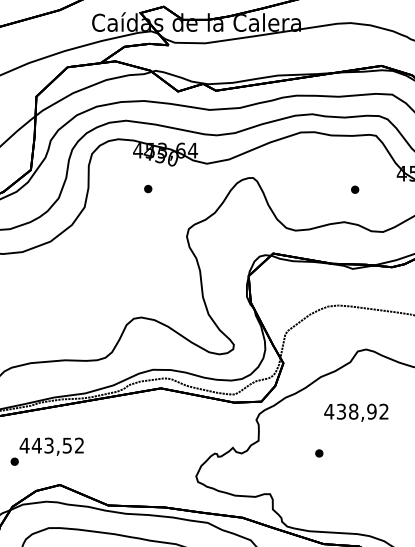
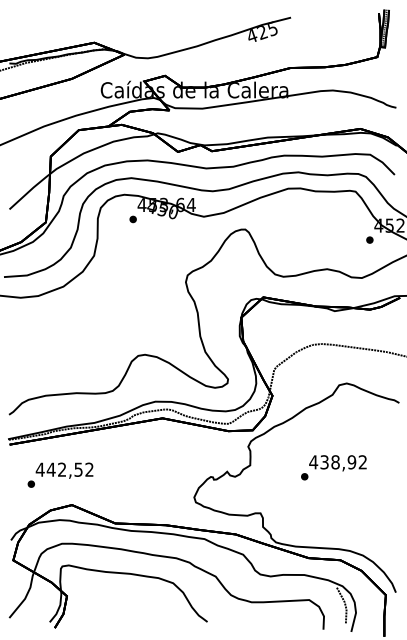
part: (147, 189) -> (132, 219), moved
part: (354, 189) -> (369, 239), moved
text: (355, 413) -> (337, 463), moved
text: (49, 445) -> (62, 469), 443,52 -> 442,52

